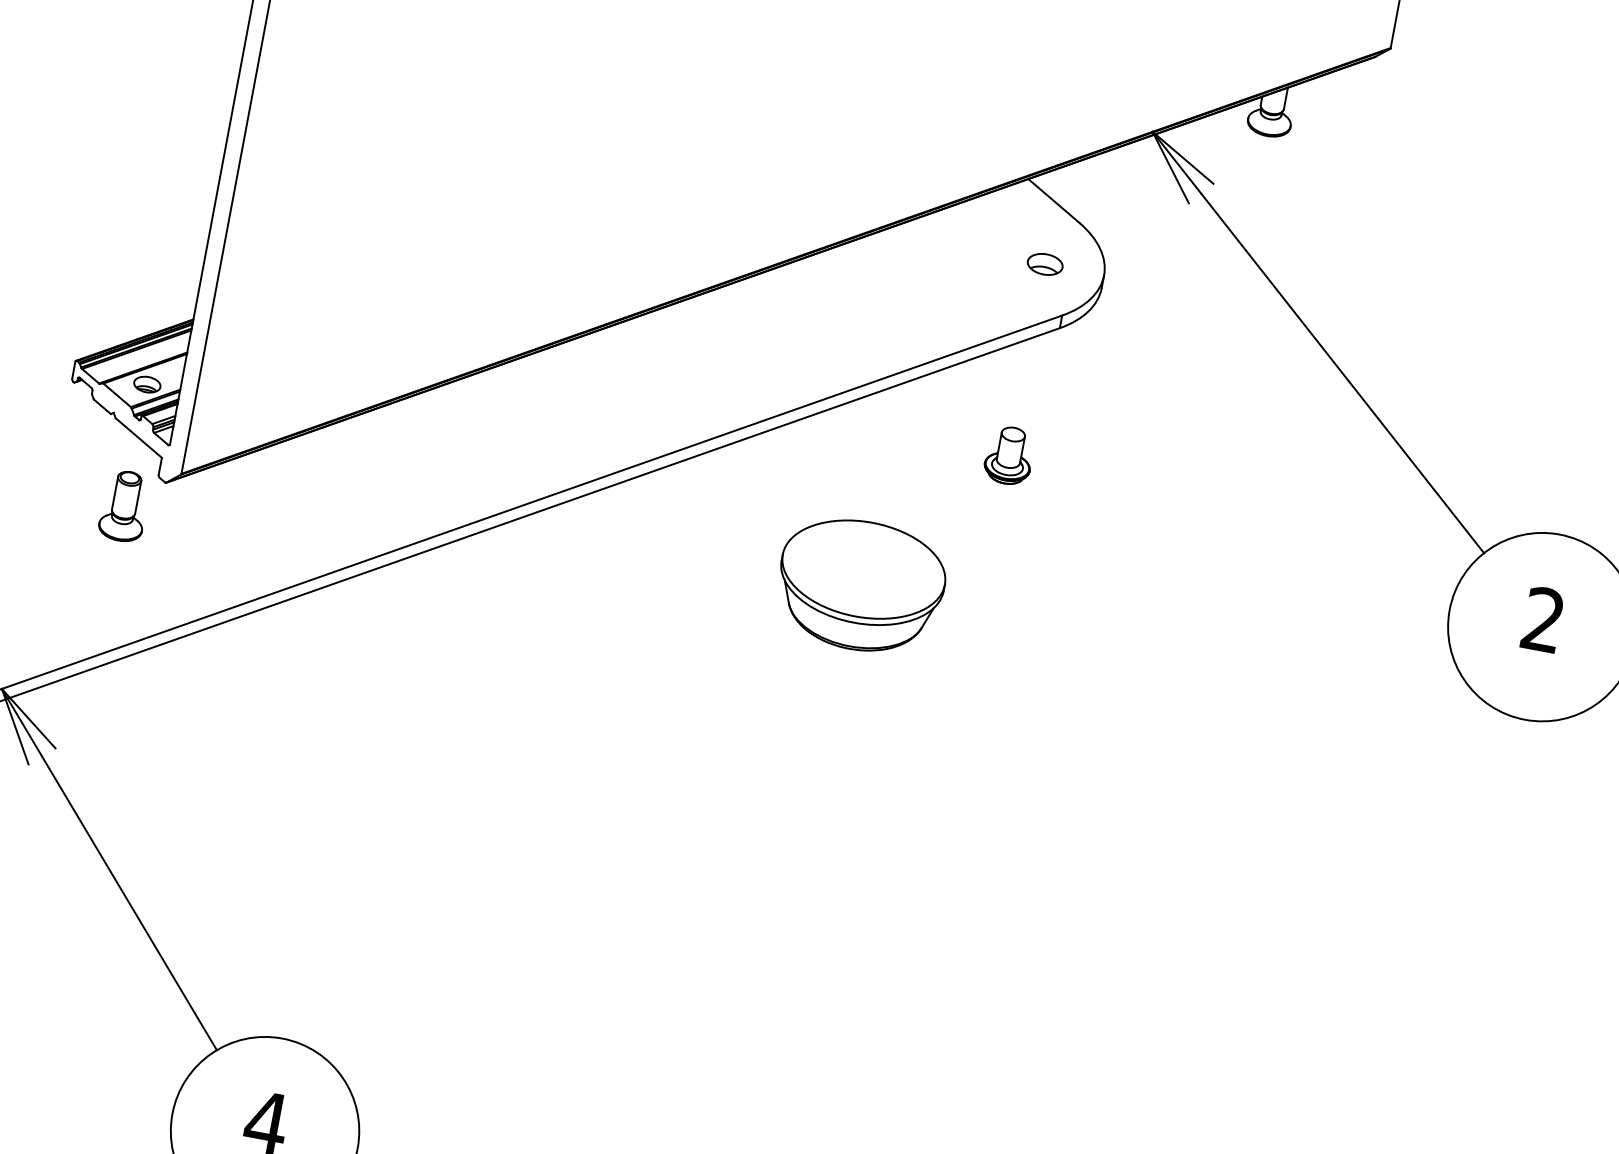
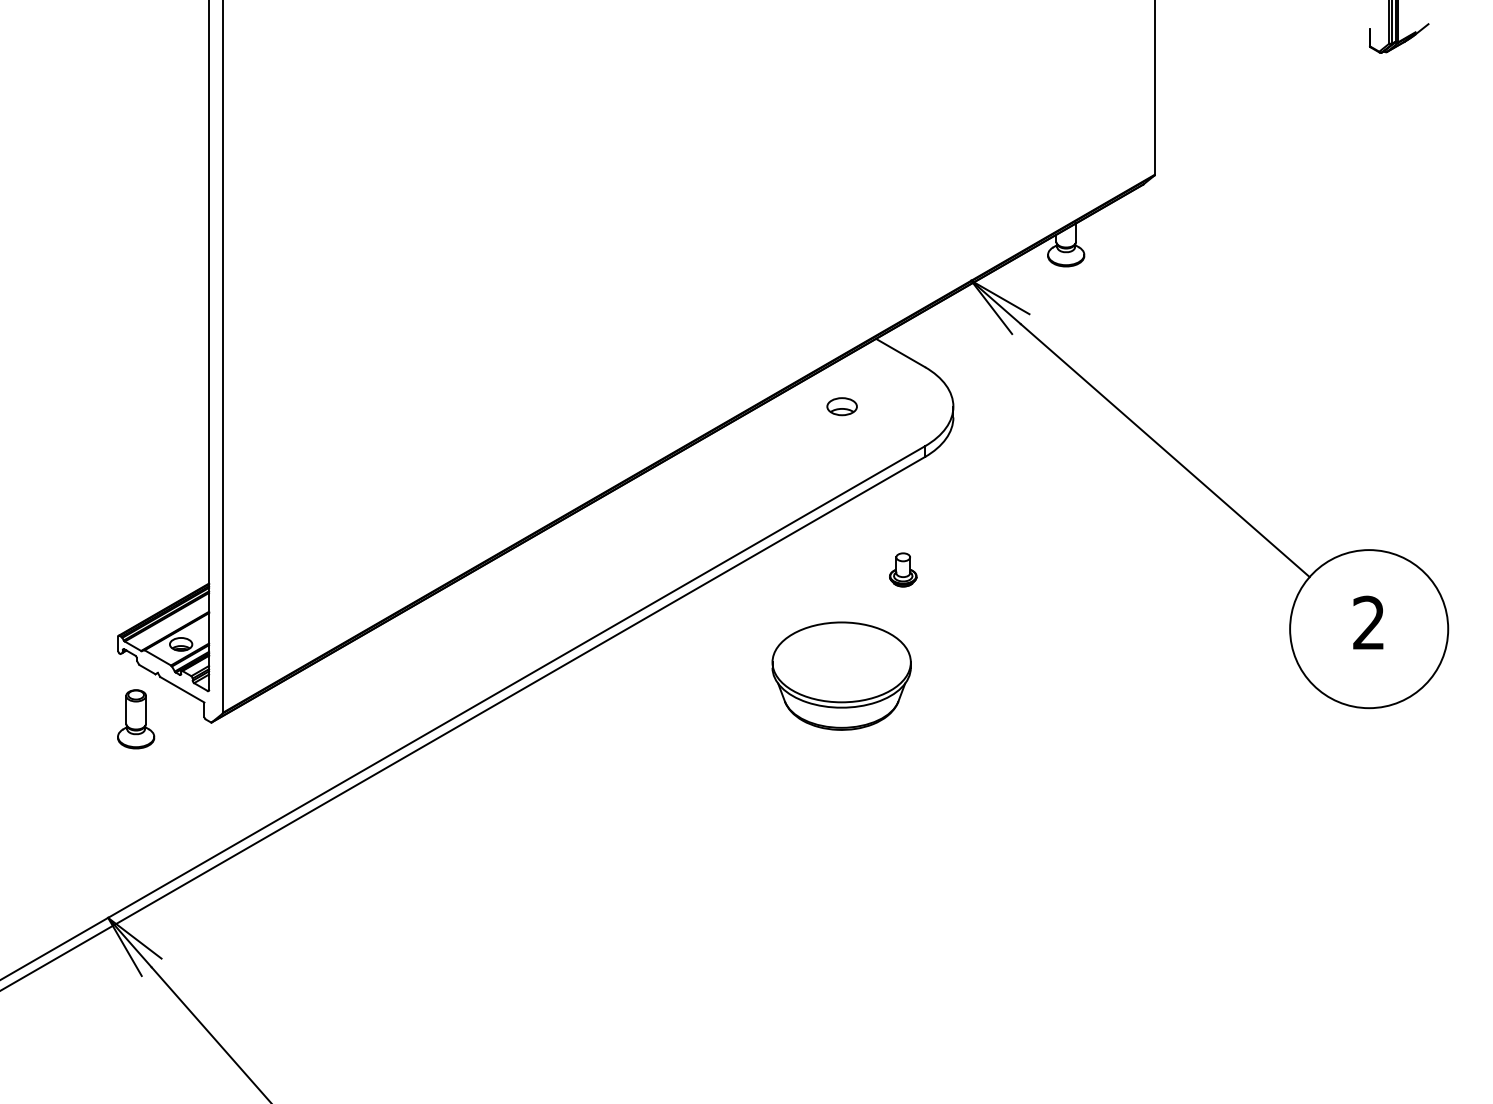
part: (1044, 264) -> (841, 406), moved
part: (1009, 455) -> (903, 569), size x0.7
part: (124, 506) -> (136, 719), moved
part: (860, 584) -> (841, 675), moved

